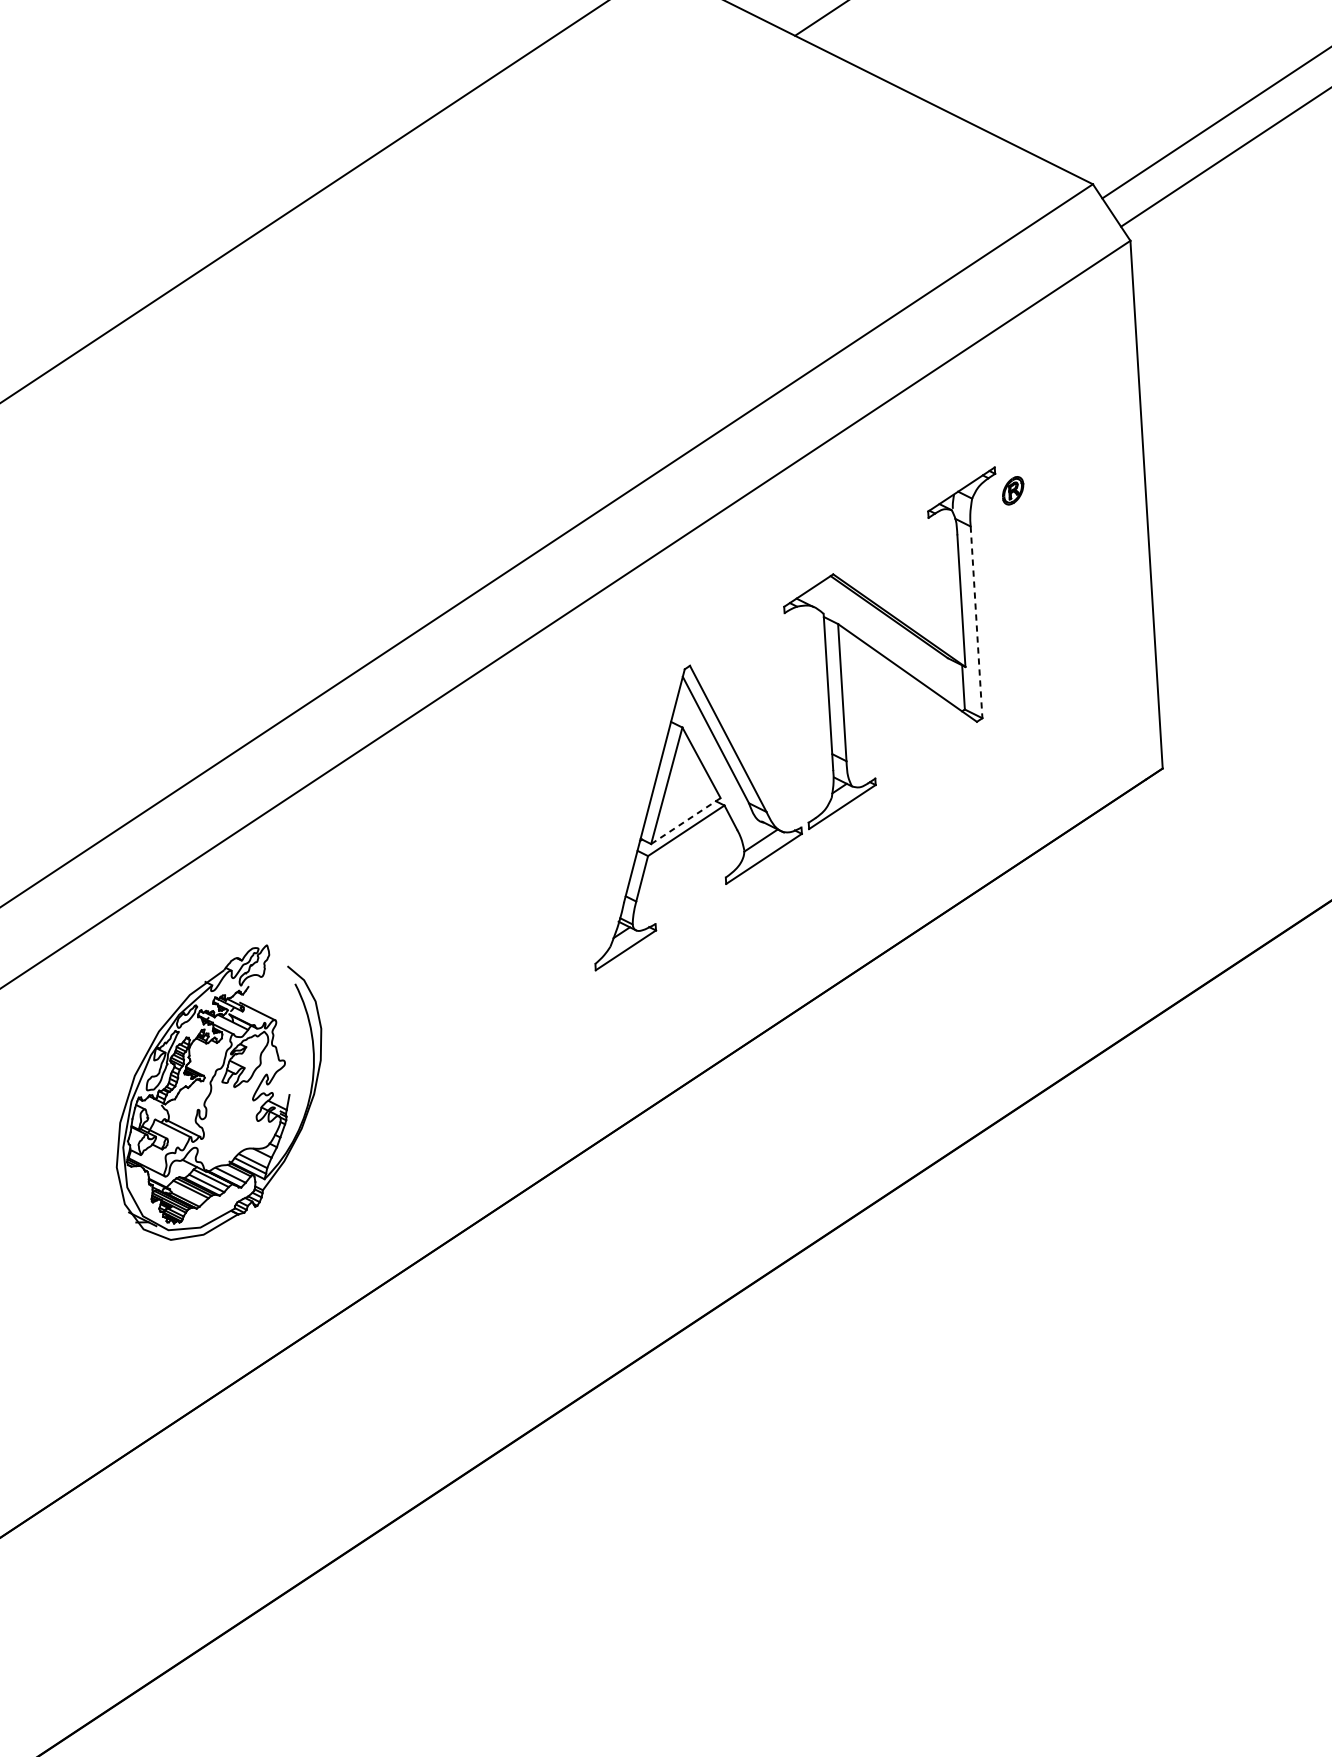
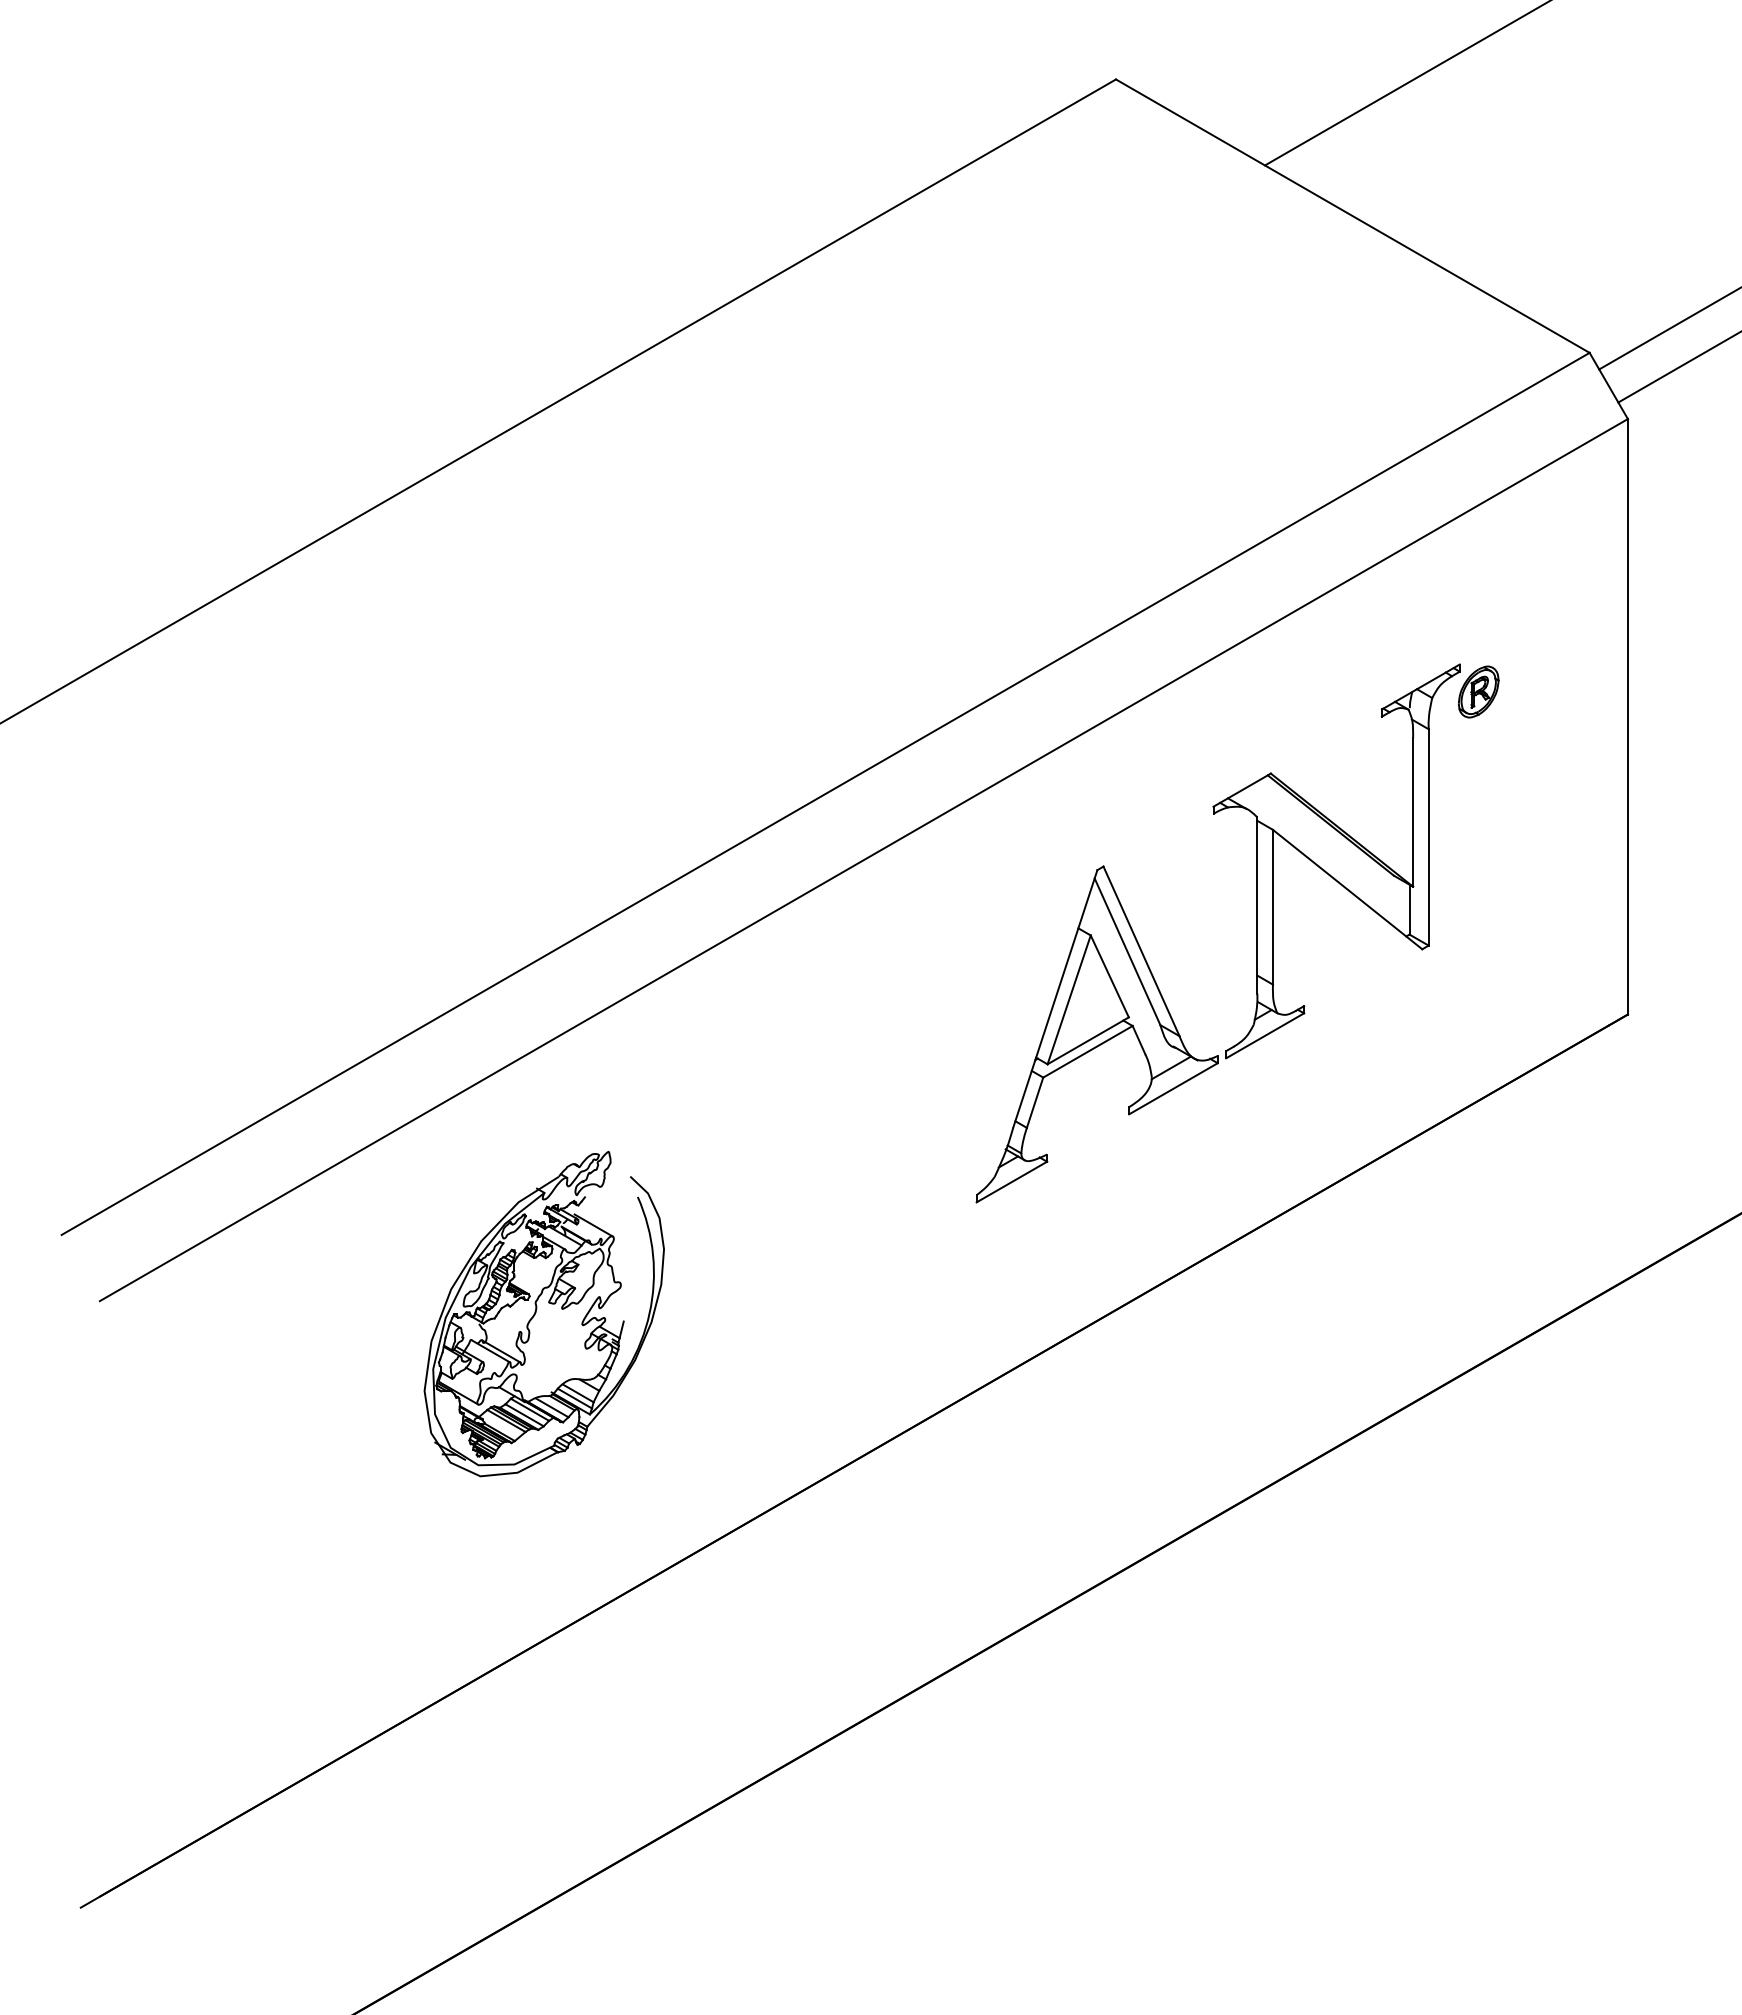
part: (1012, 490) -> (1478, 691), size x1.67
line: (976, 622) -> (1428, 837), dashed -> solid
line: (686, 820) -> (1088, 1040), dashed -> solid

